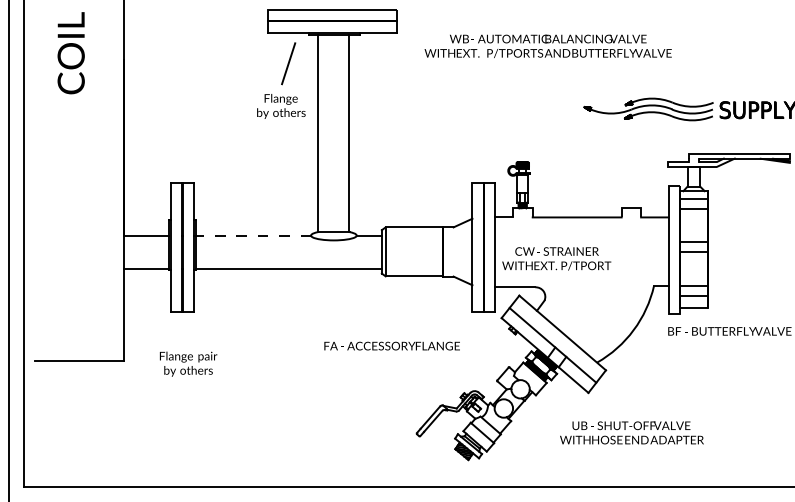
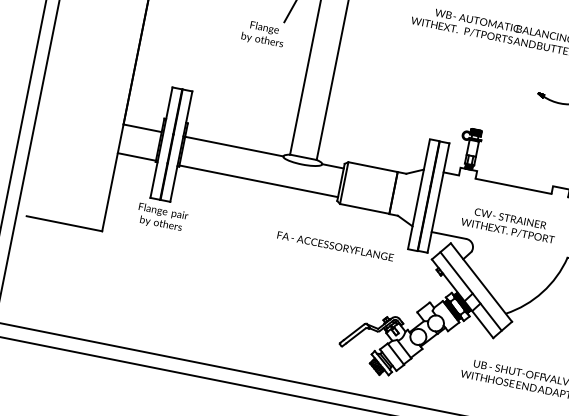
text: (281, 106) -> (263, 34), moved
line: (253, 235) -> (234, 146), dashed -> solid
text: (556, 258) -> (508, 224), moved
text: (391, 345) -> (335, 245), moved
text: (188, 363) -> (162, 217), moved

